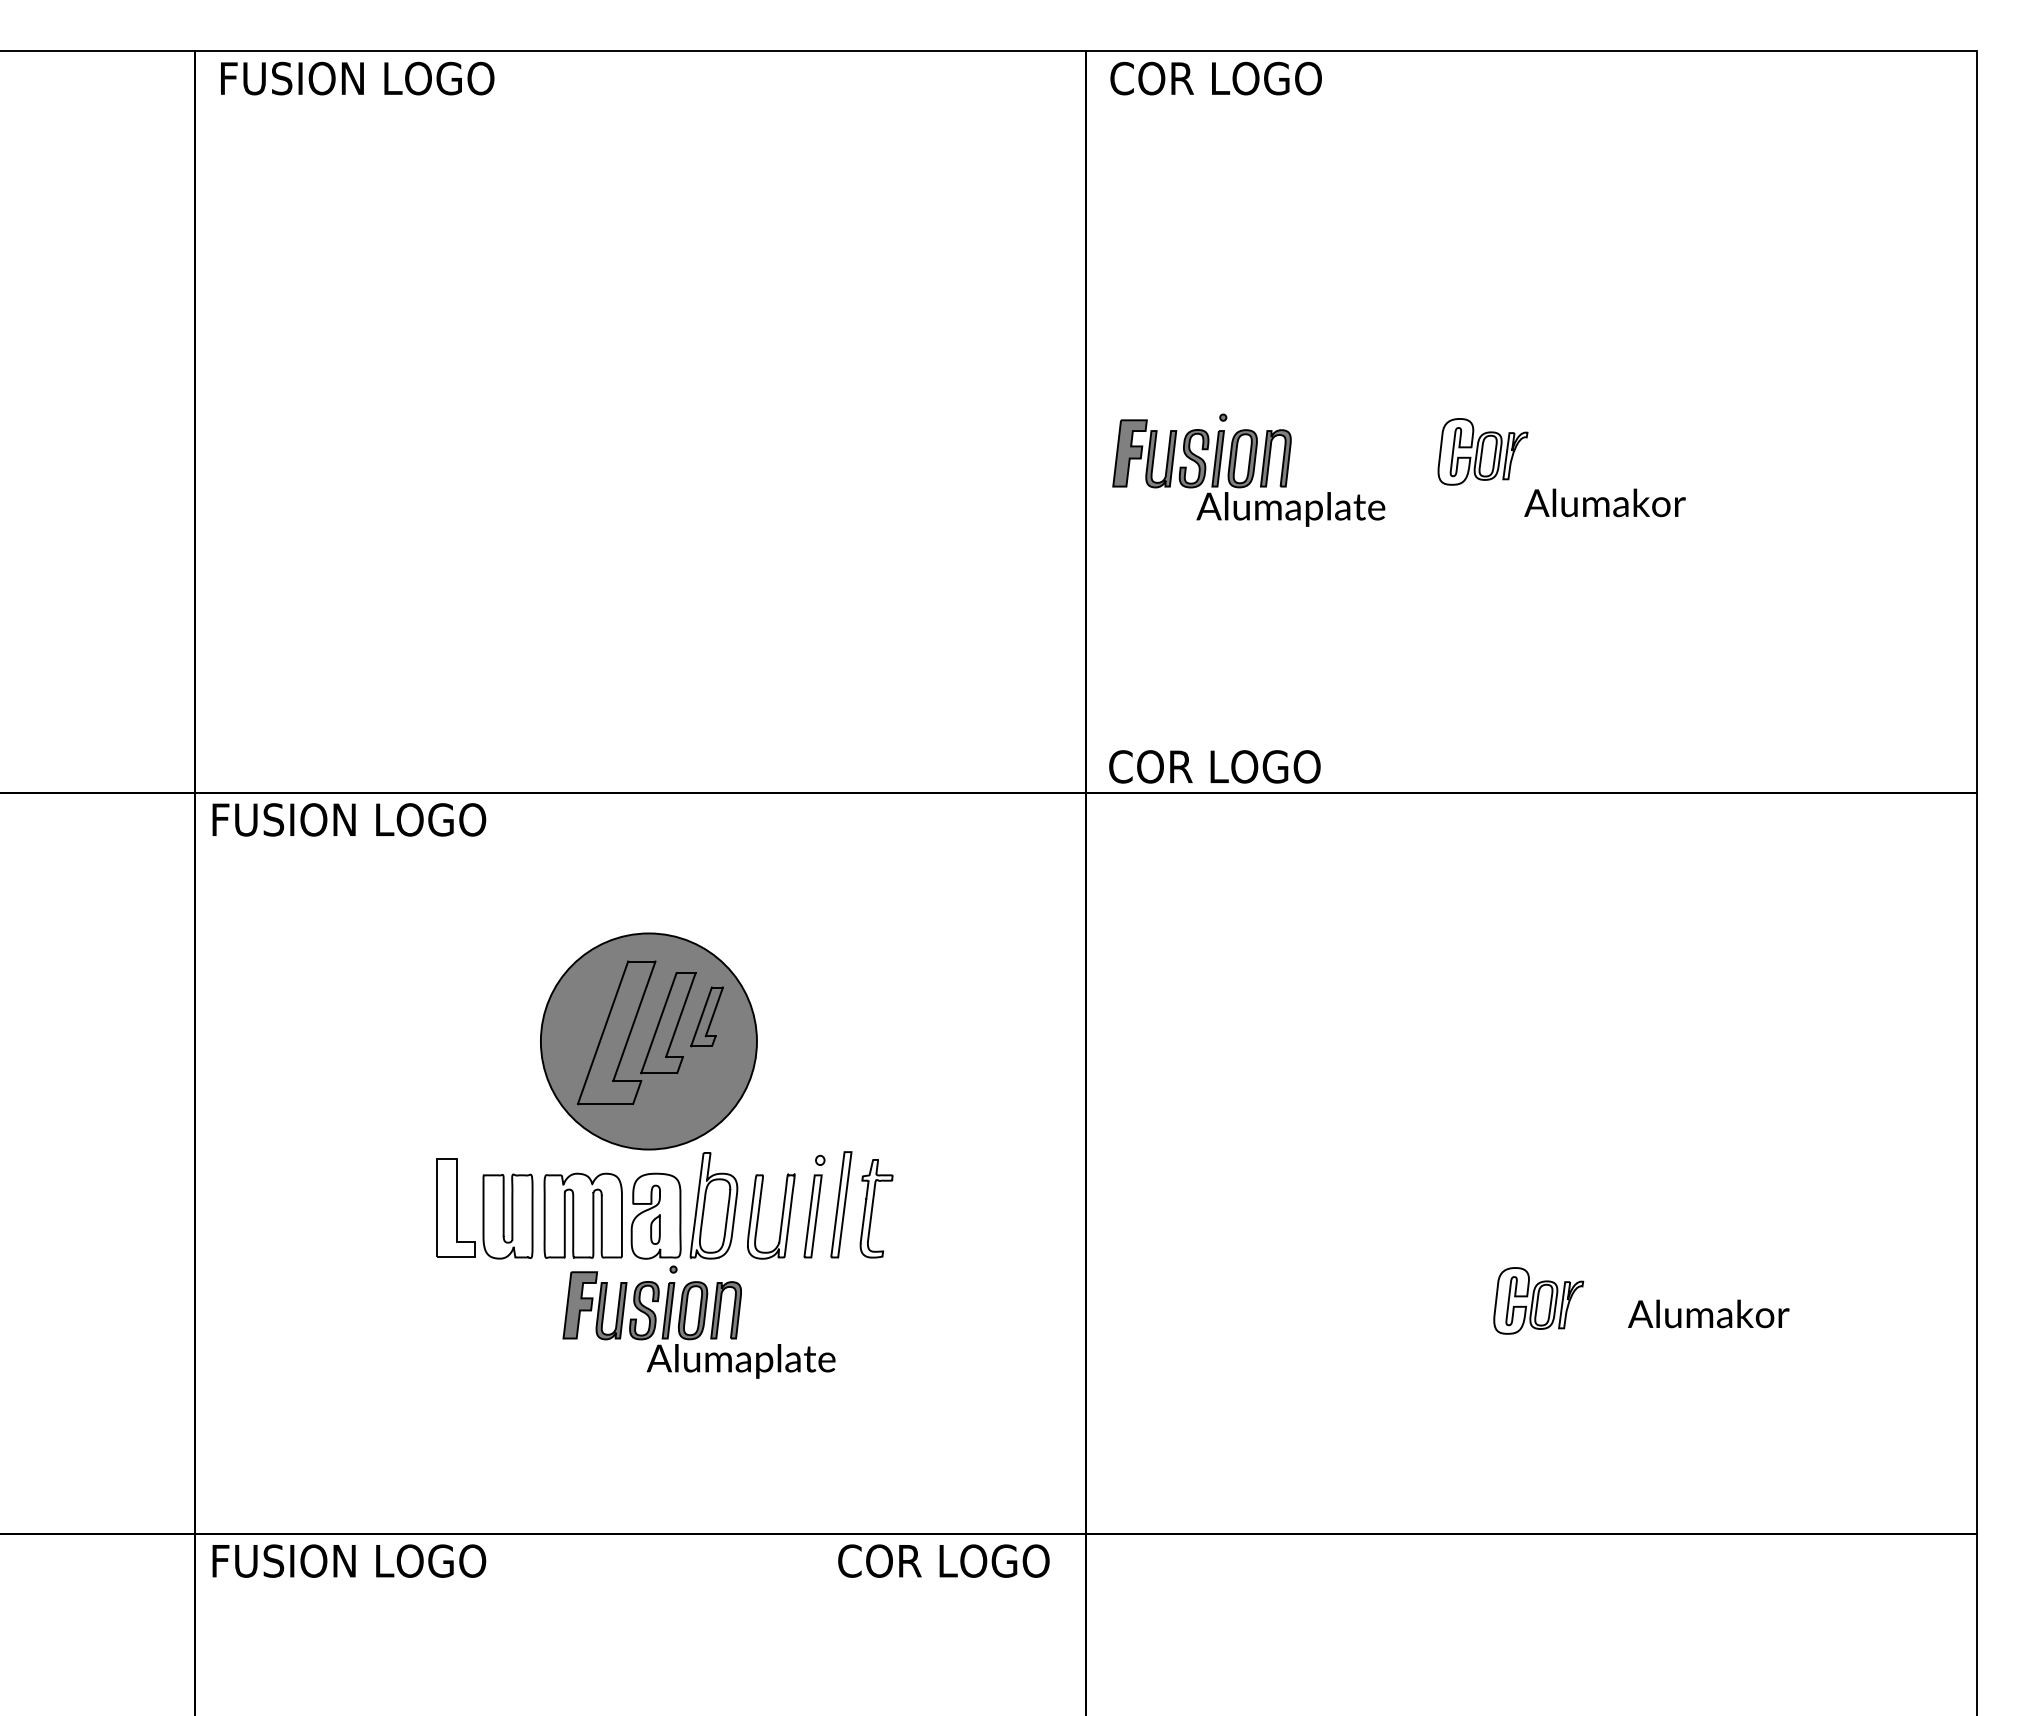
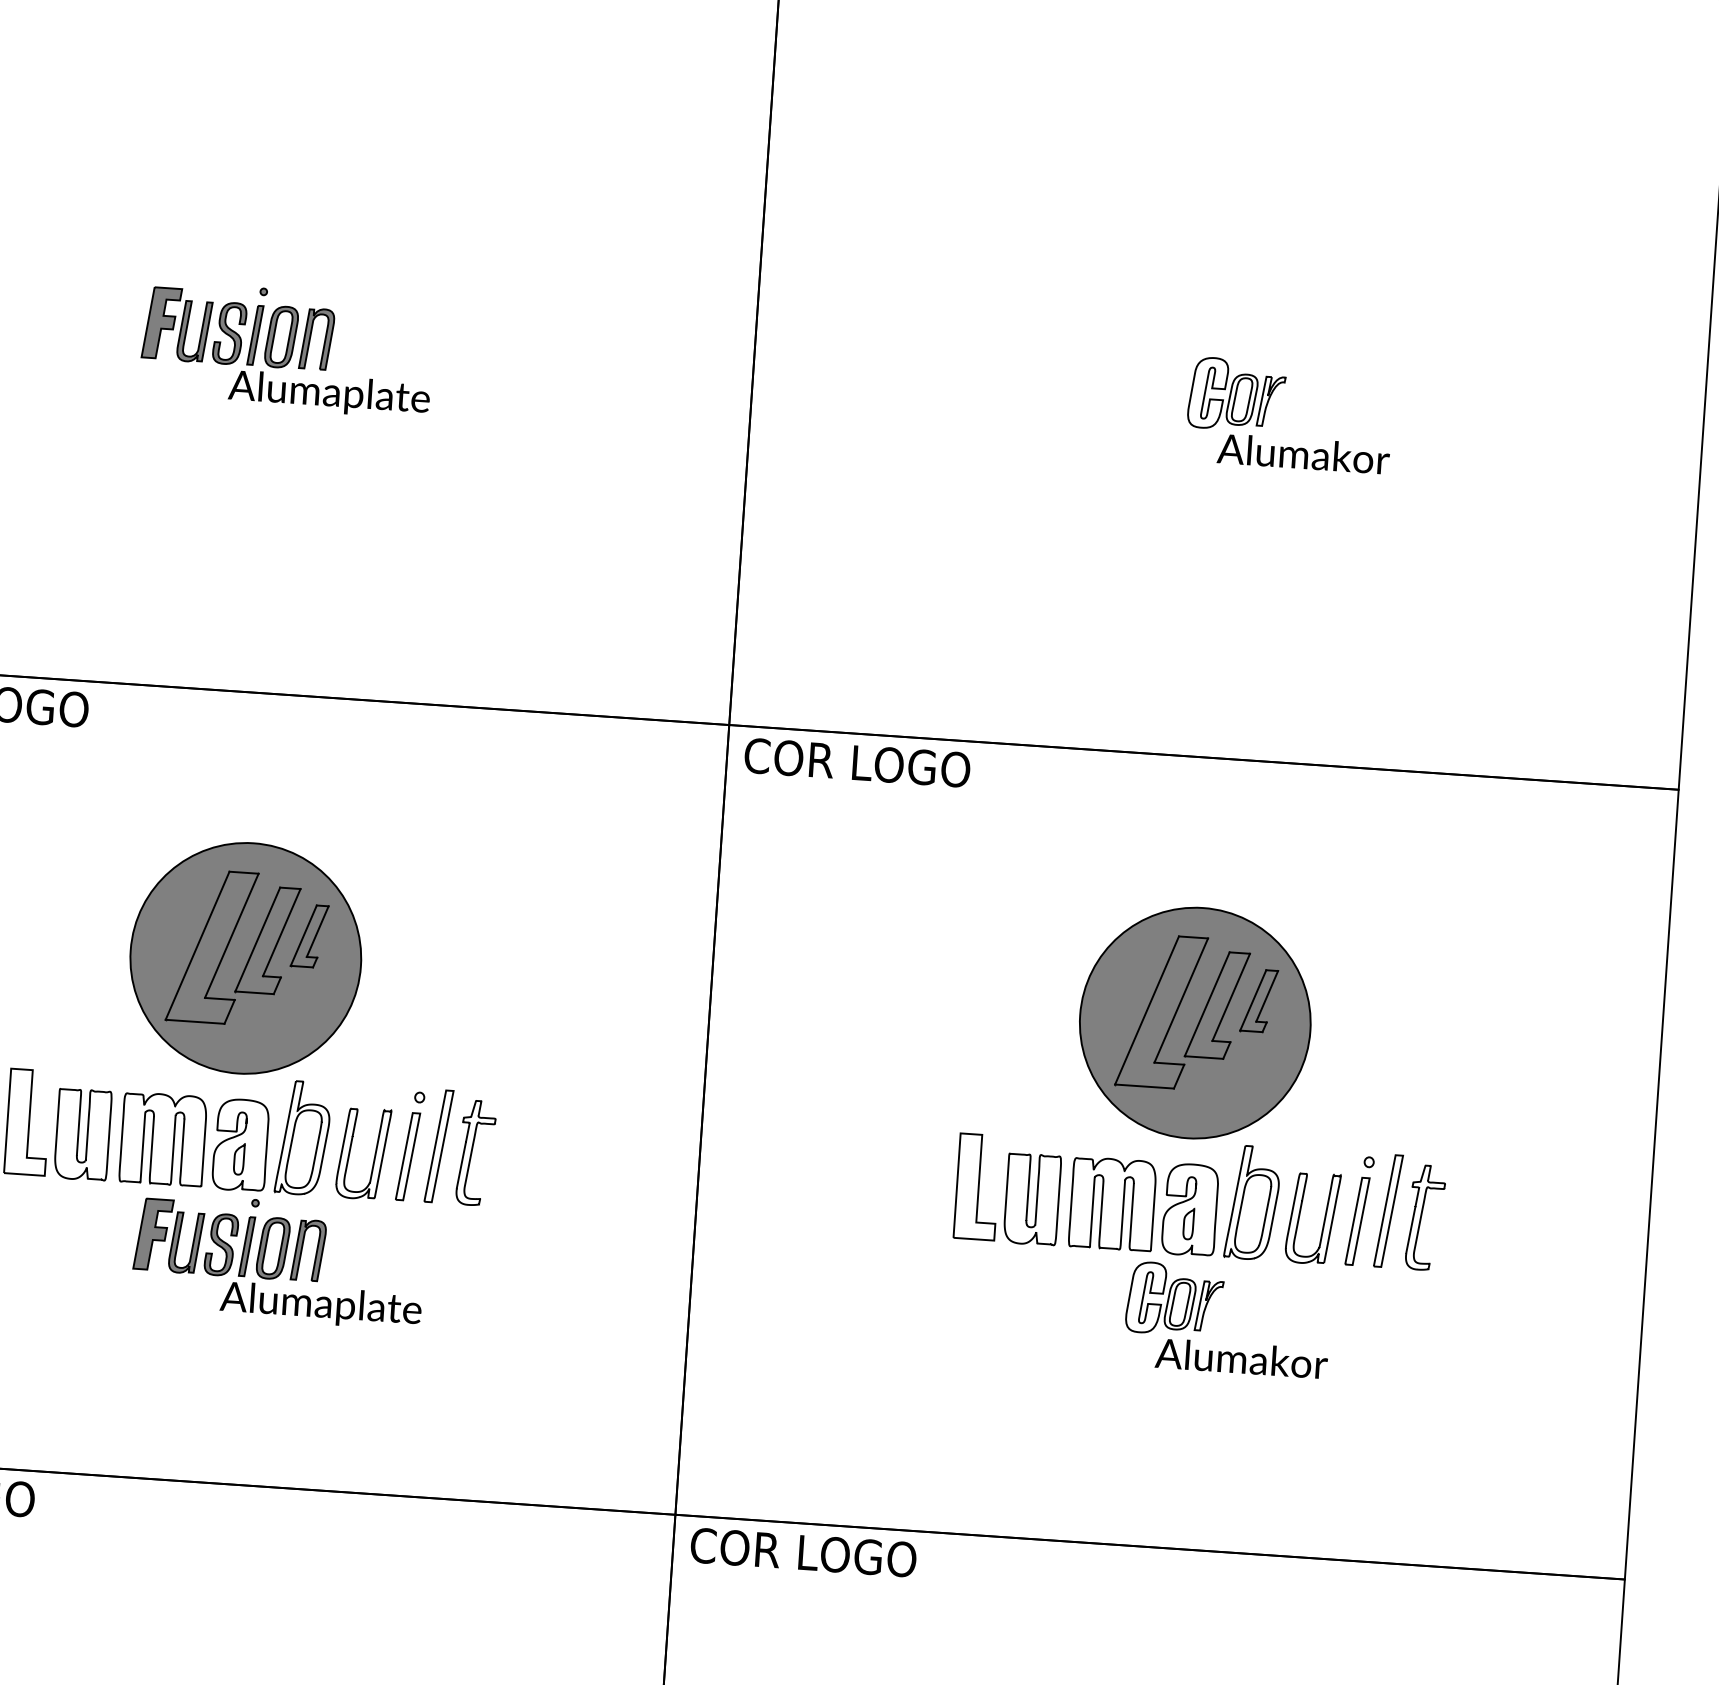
part: (1482, 451) -> (1236, 394), moved
part: (1248, 469) -> (286, 348), moved
text: (1214, 766) -> (857, 762), moved
part: (1555, 1095) -> (1207, 1081), added
text: (1708, 1313) -> (1241, 1358), moved
text: (943, 1560) -> (803, 1551), moved

